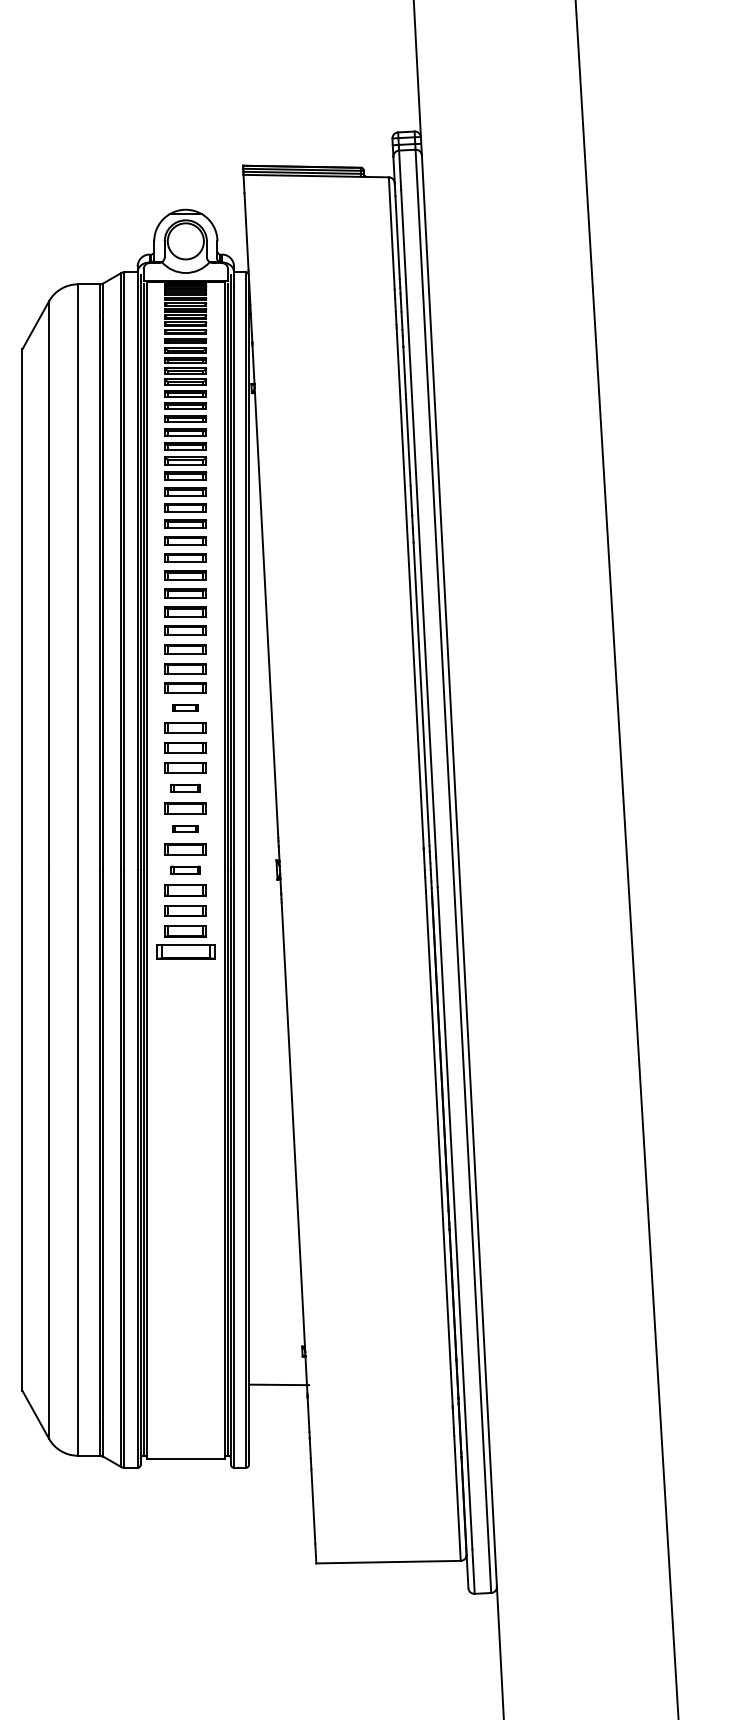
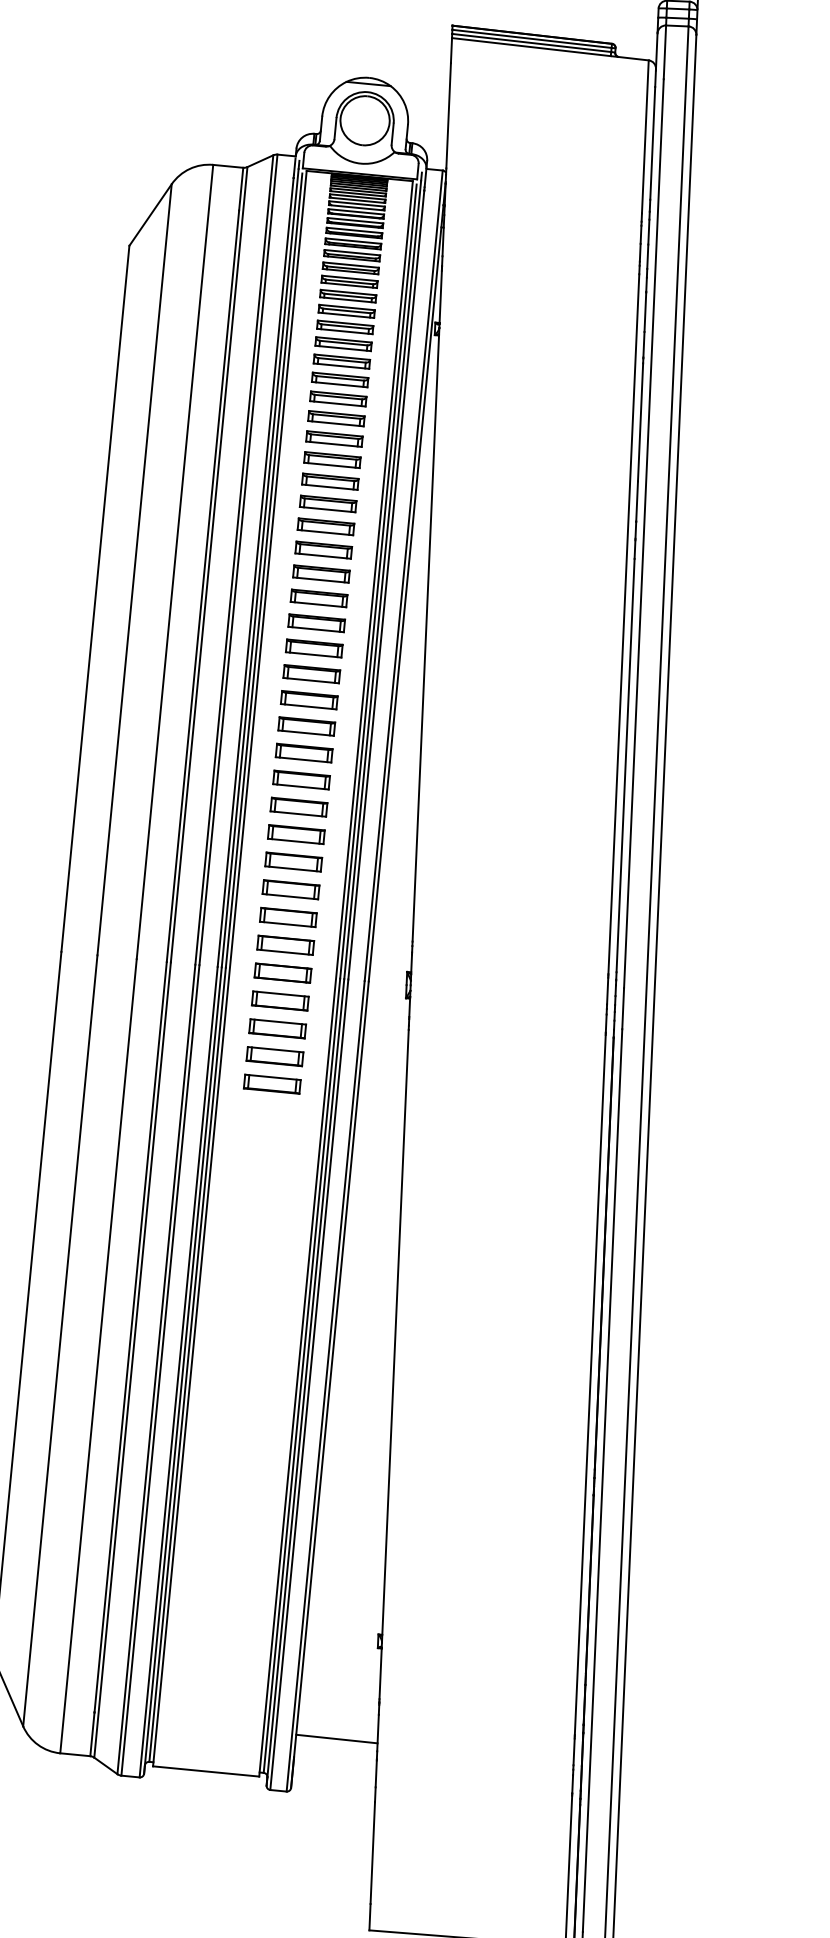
part: (185, 707) -> (303, 752), size x1.67
part: (185, 787) -> (293, 861), size x1.43
part: (185, 828) -> (287, 916), size x1.67
part: (185, 870) -> (282, 973), size x1.43
part: (185, 951) -> (271, 1083), size x0.71
line: (279, 1384) -> (337, 1738), moved

